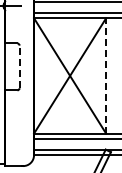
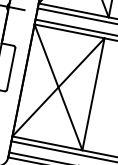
line: (19, 66) -> (11, 68), dashed -> solid
line: (106, 75) -> (93, 93), dashed -> solid

